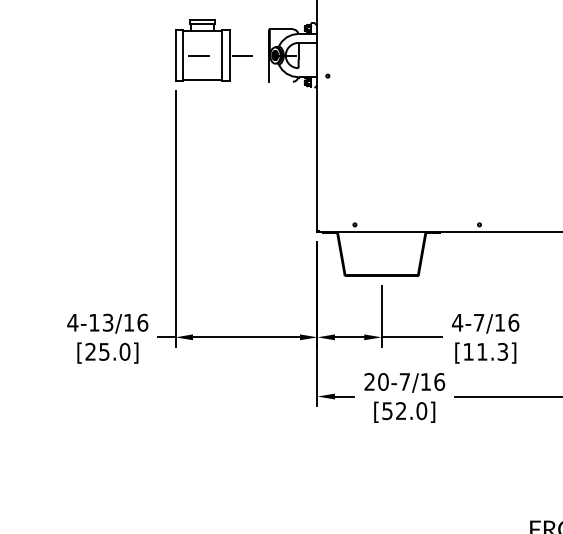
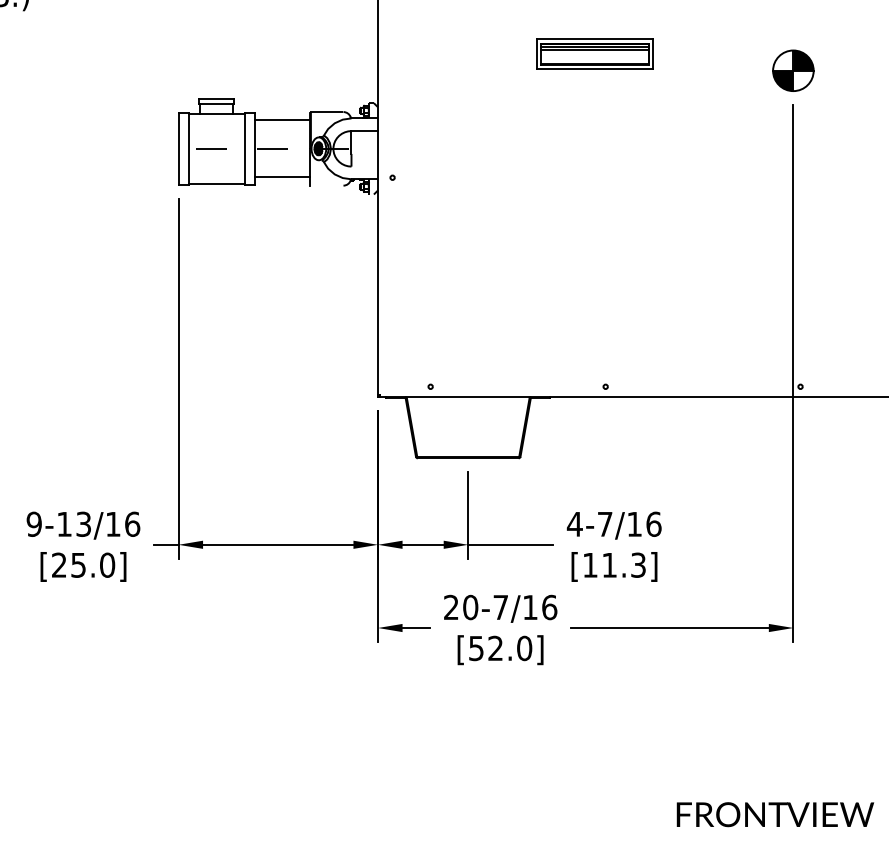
line: (249, 35) -> (282, 120), added
line: (249, 75) -> (282, 177), added
text: (73, 322) -> (34, 523), 4-13/16 -> 9-13/16

